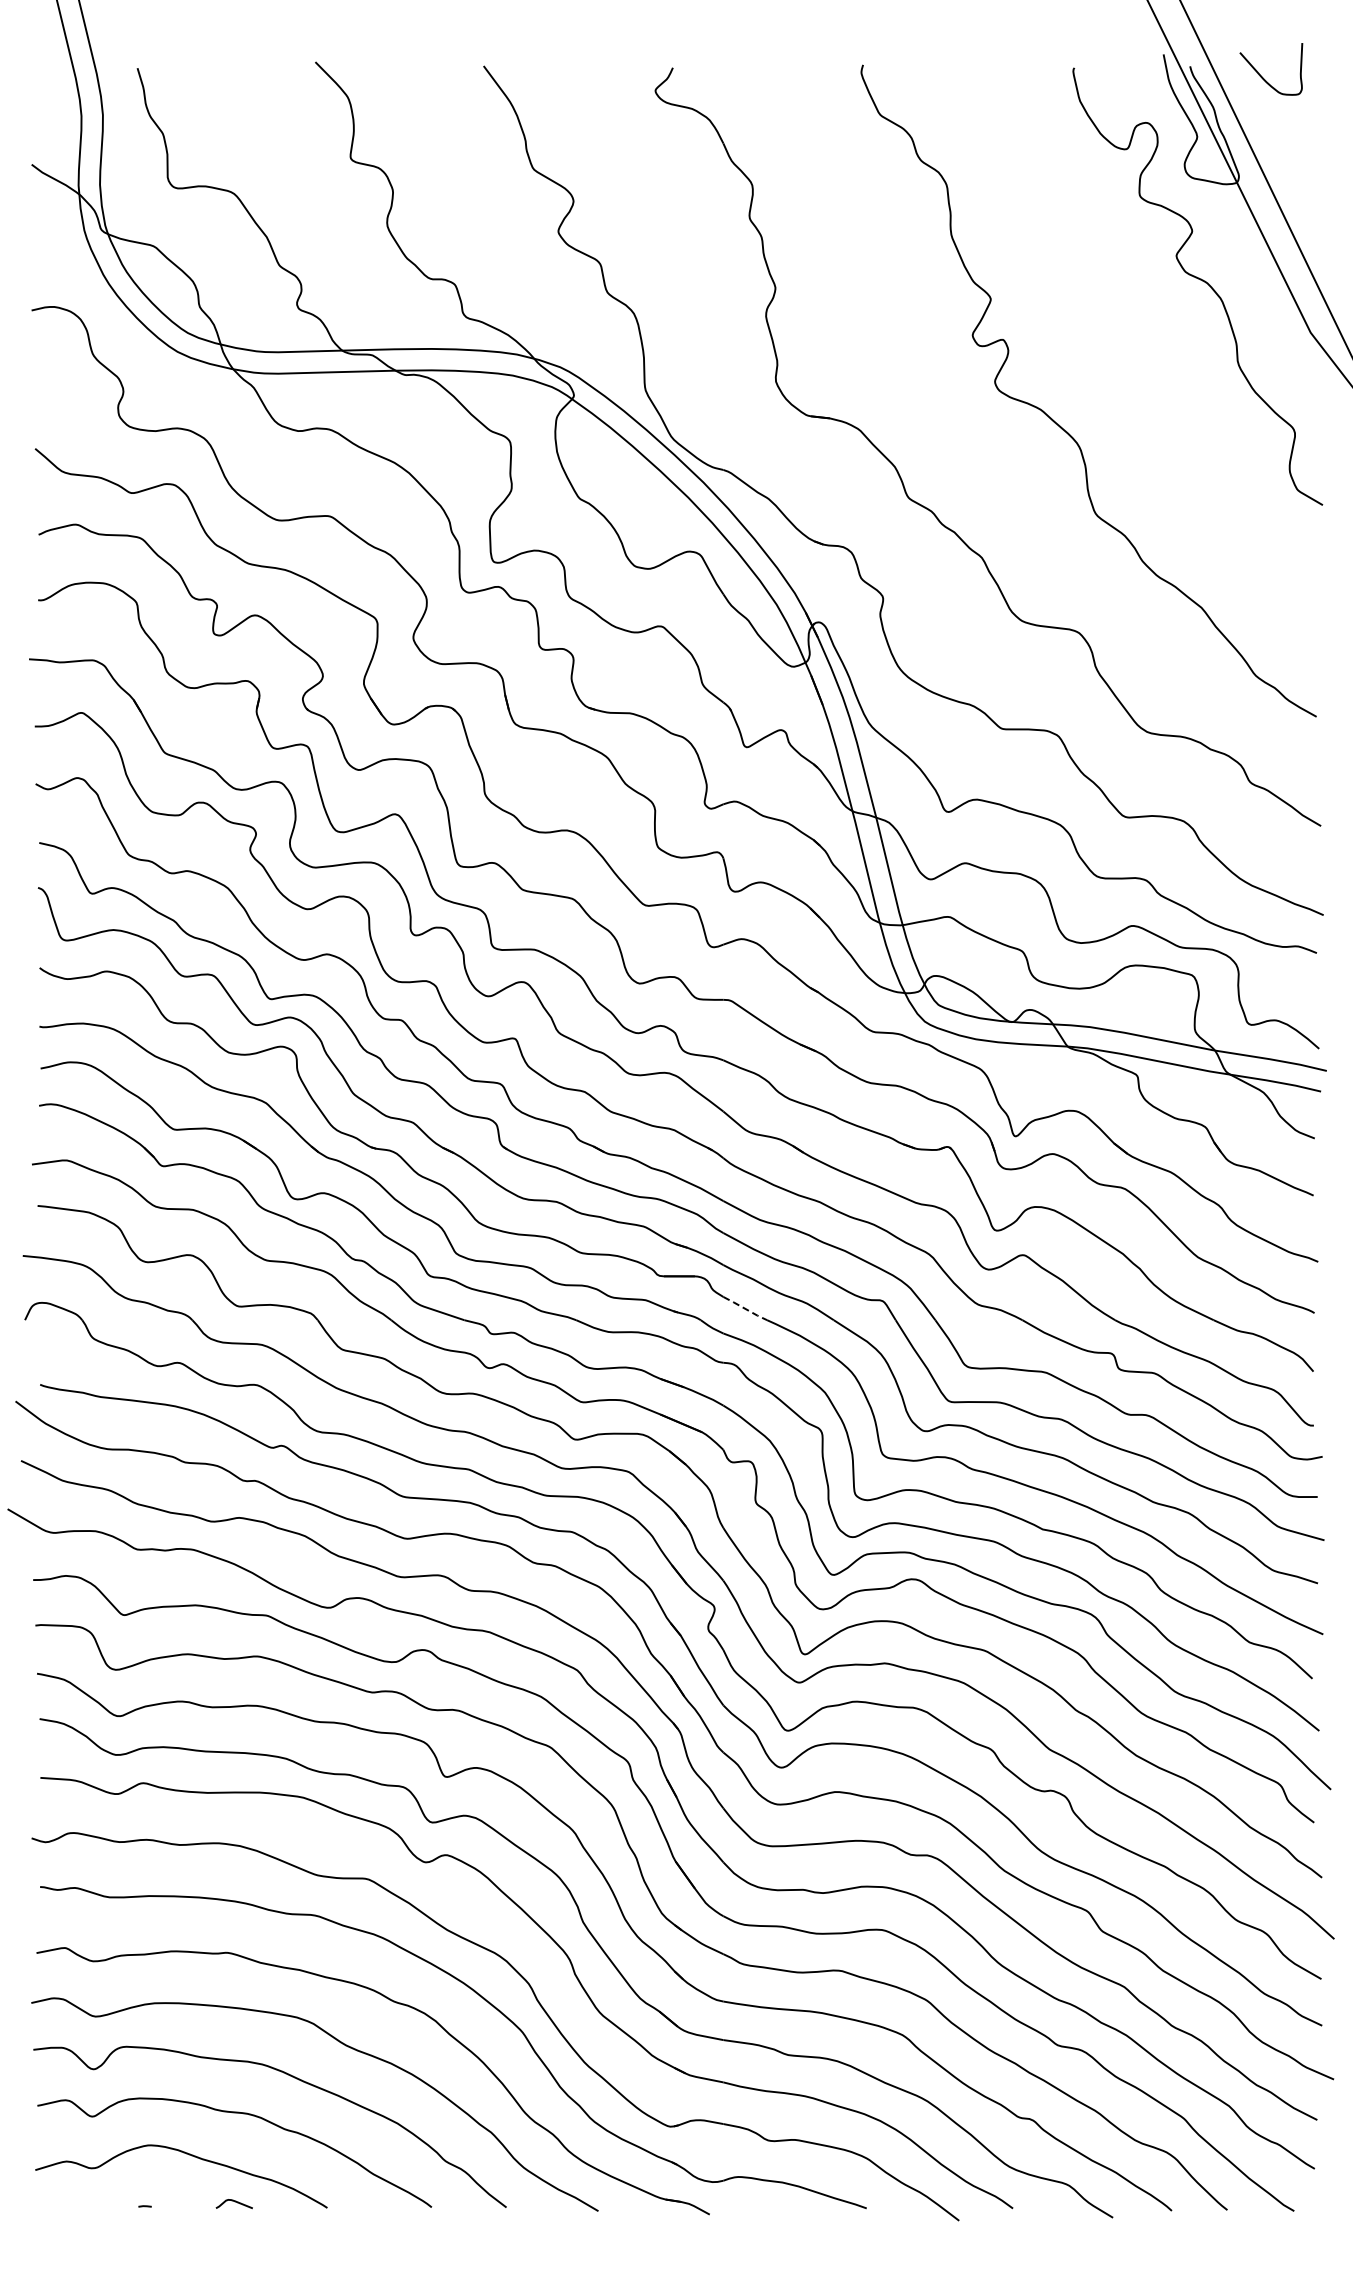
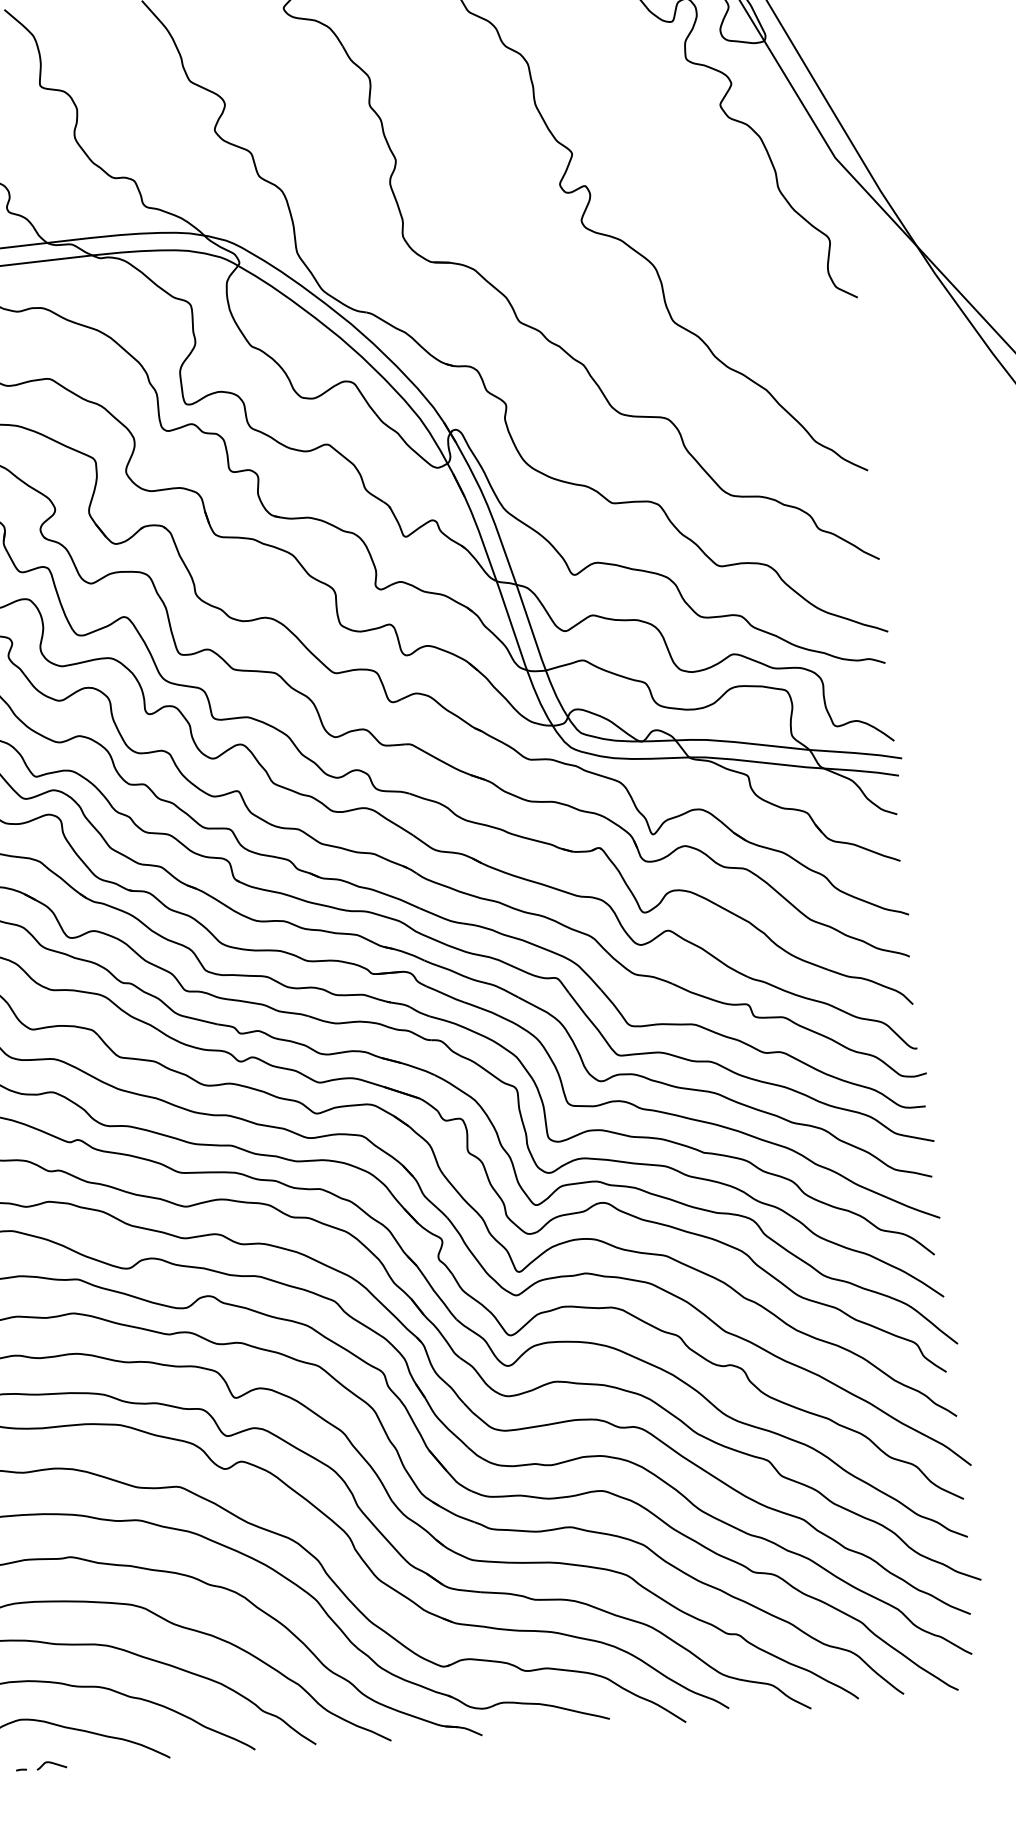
line: (745, 1308) -> (445, 994), dashed -> solid
curve: (235, 2202) -> (52, 1763), moved

